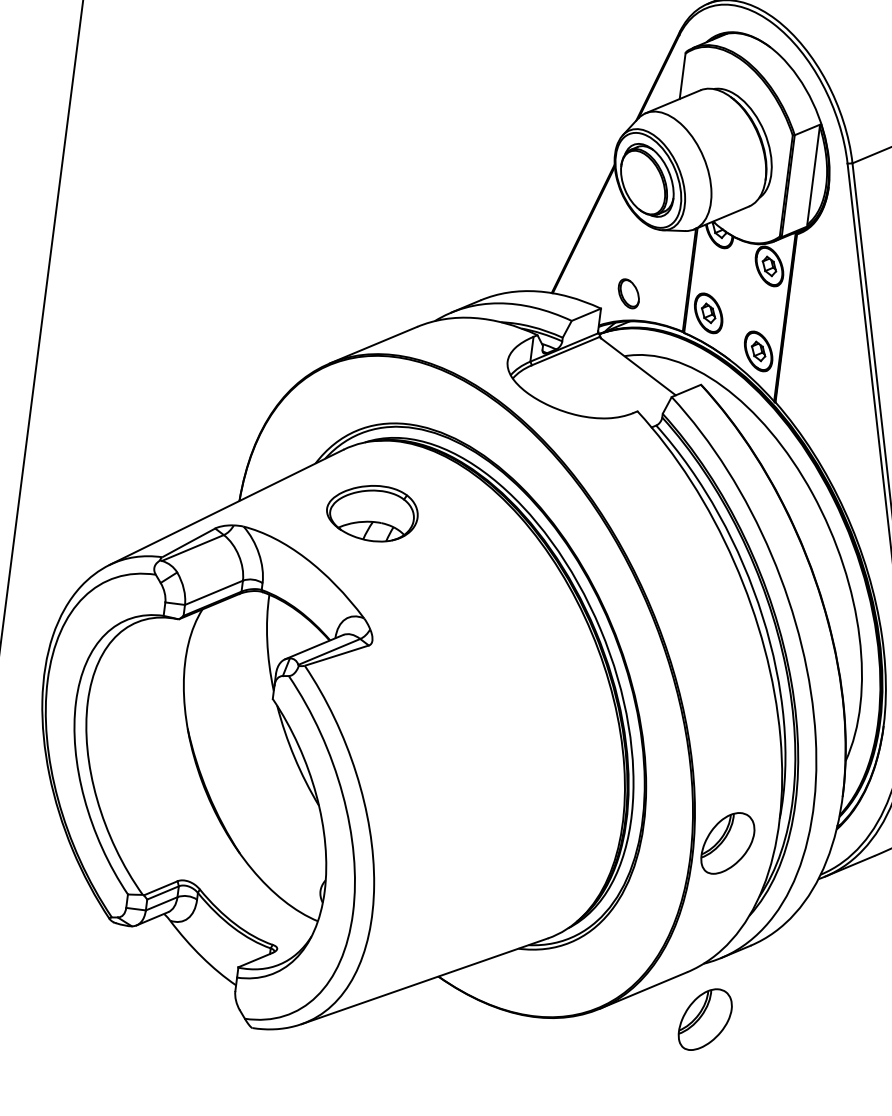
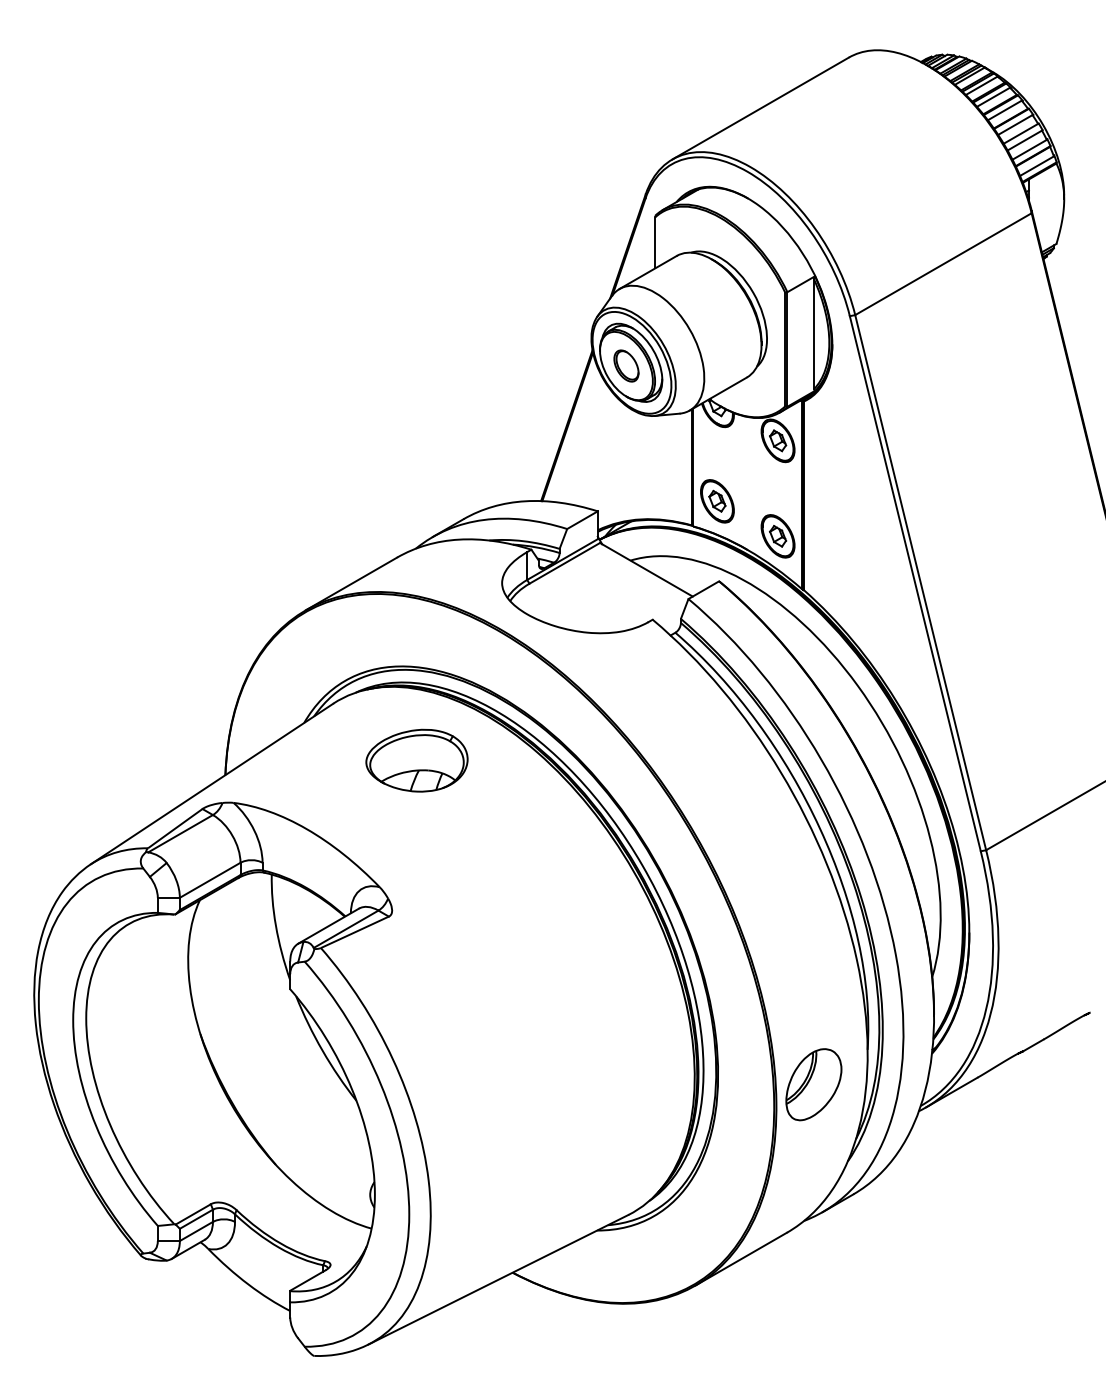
part: (628, 293) -> (626, 365), moved
part: (371, 512) -> (416, 760), moved
part: (705, 1019) -> (813, 1282), removed

